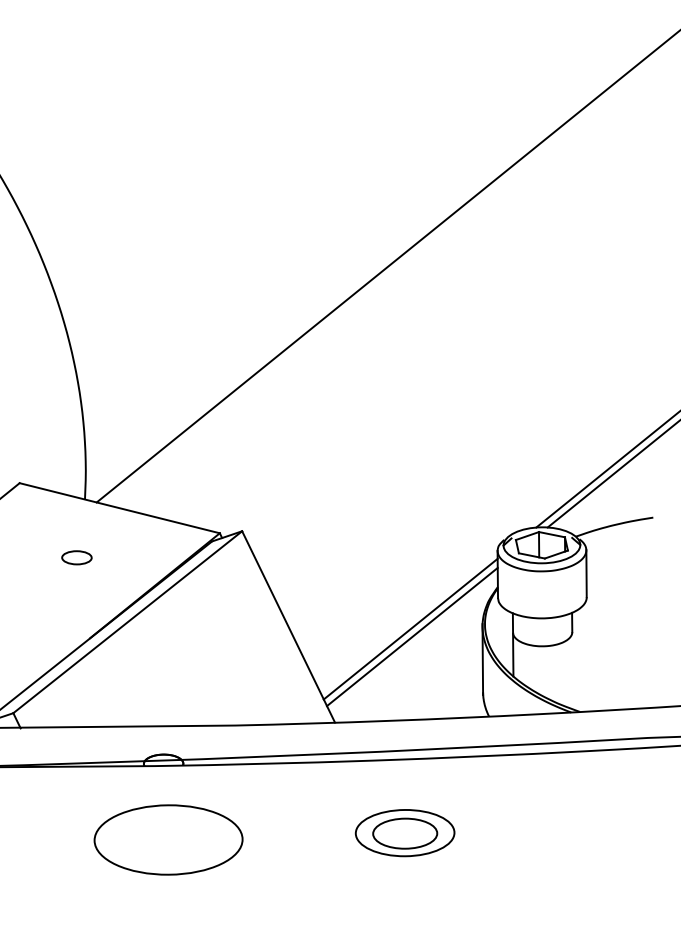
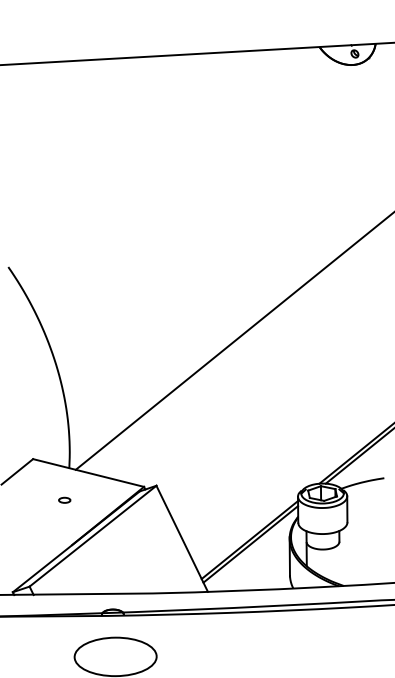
part: (76, 556) -> (64, 499), size x0.7
part: (404, 832) -> (246, 652), removed

